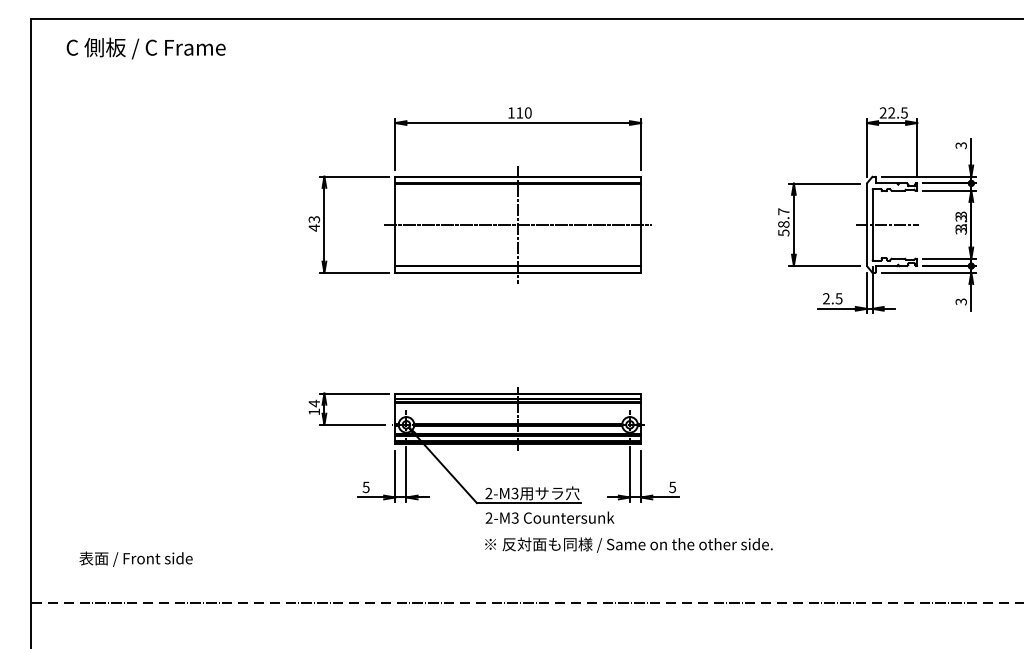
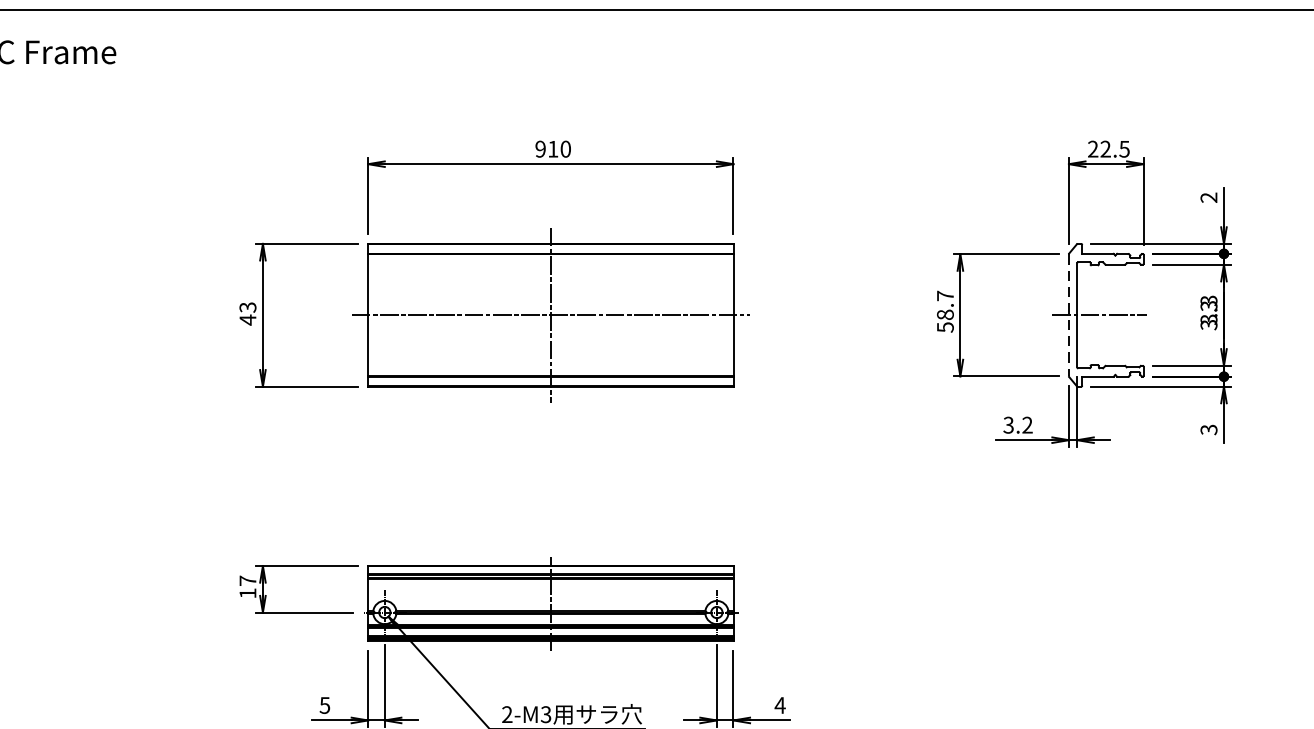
text: (510, 112) -> (539, 148), 110 -> 910
text: (961, 145) -> (1209, 197), 3 -> 2
line: (866, 225) -> (1068, 316), solid -> dashed
text: (832, 298) -> (1017, 424), 2.5 -> 3.2
text: (313, 403) -> (246, 580), 14 -> 17
text: (672, 487) -> (780, 705), 5 -> 4

